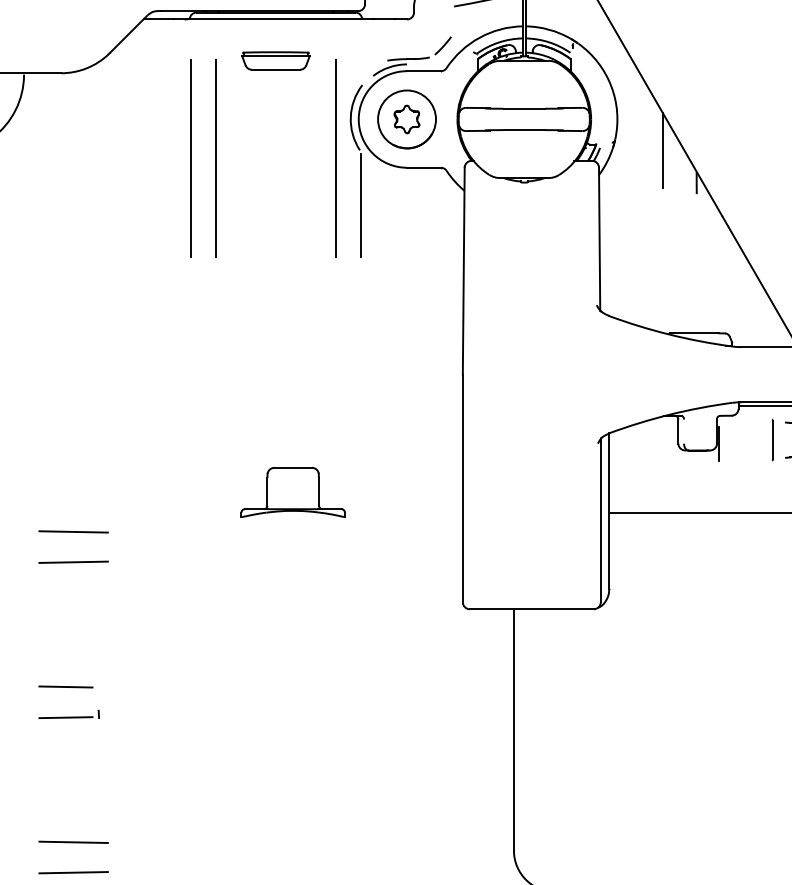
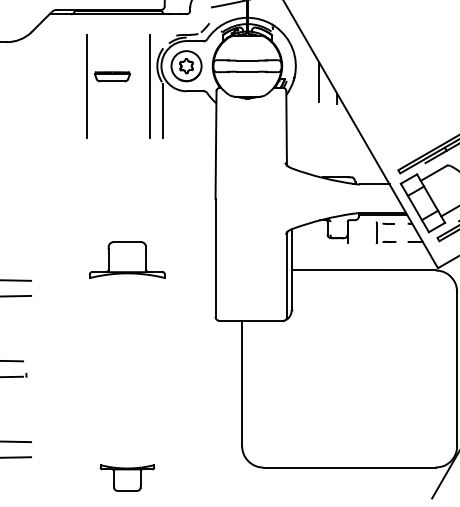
part: (276, 60) -> (112, 76), moved
line: (191, 158) -> (74, 86), removed
part: (293, 491) -> (127, 259), size x1.4

